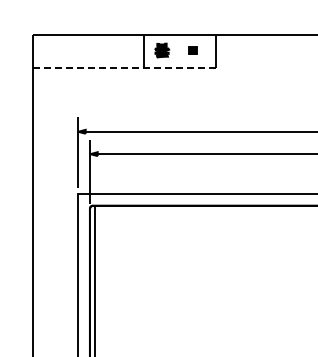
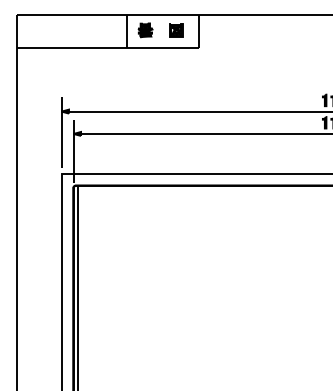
part: (193, 50) -> (176, 30), size x1.67
line: (125, 68) -> (108, 48), dashed -> solid

